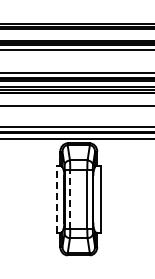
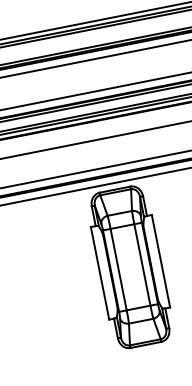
line: (56, 198) -> (99, 272), dashed -> solid
line: (70, 198) -> (118, 268), dashed -> solid

